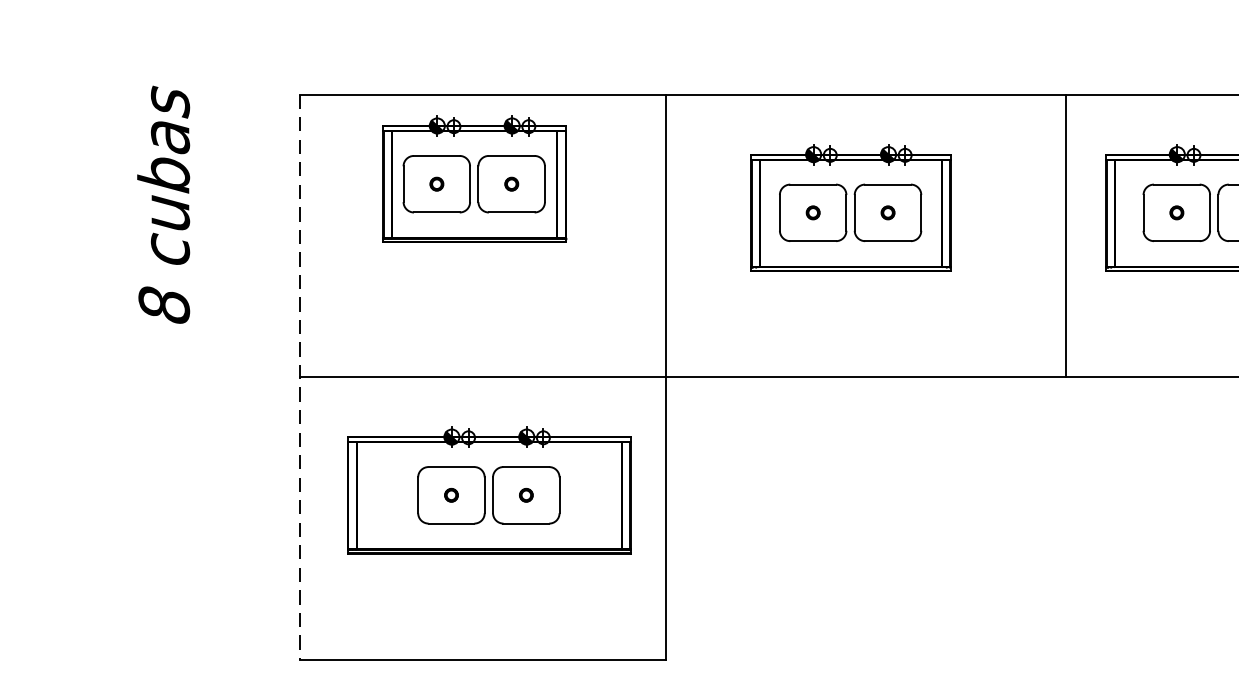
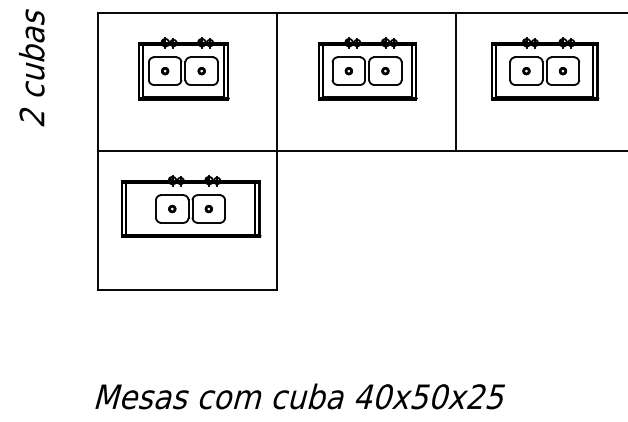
part: (474, 178) -> (183, 68), moved
line: (1066, 236) -> (455, 82), moved
text: (163, 305) -> (31, 116), 8 -> 2
line: (300, 377) -> (98, 151), dashed -> solid

